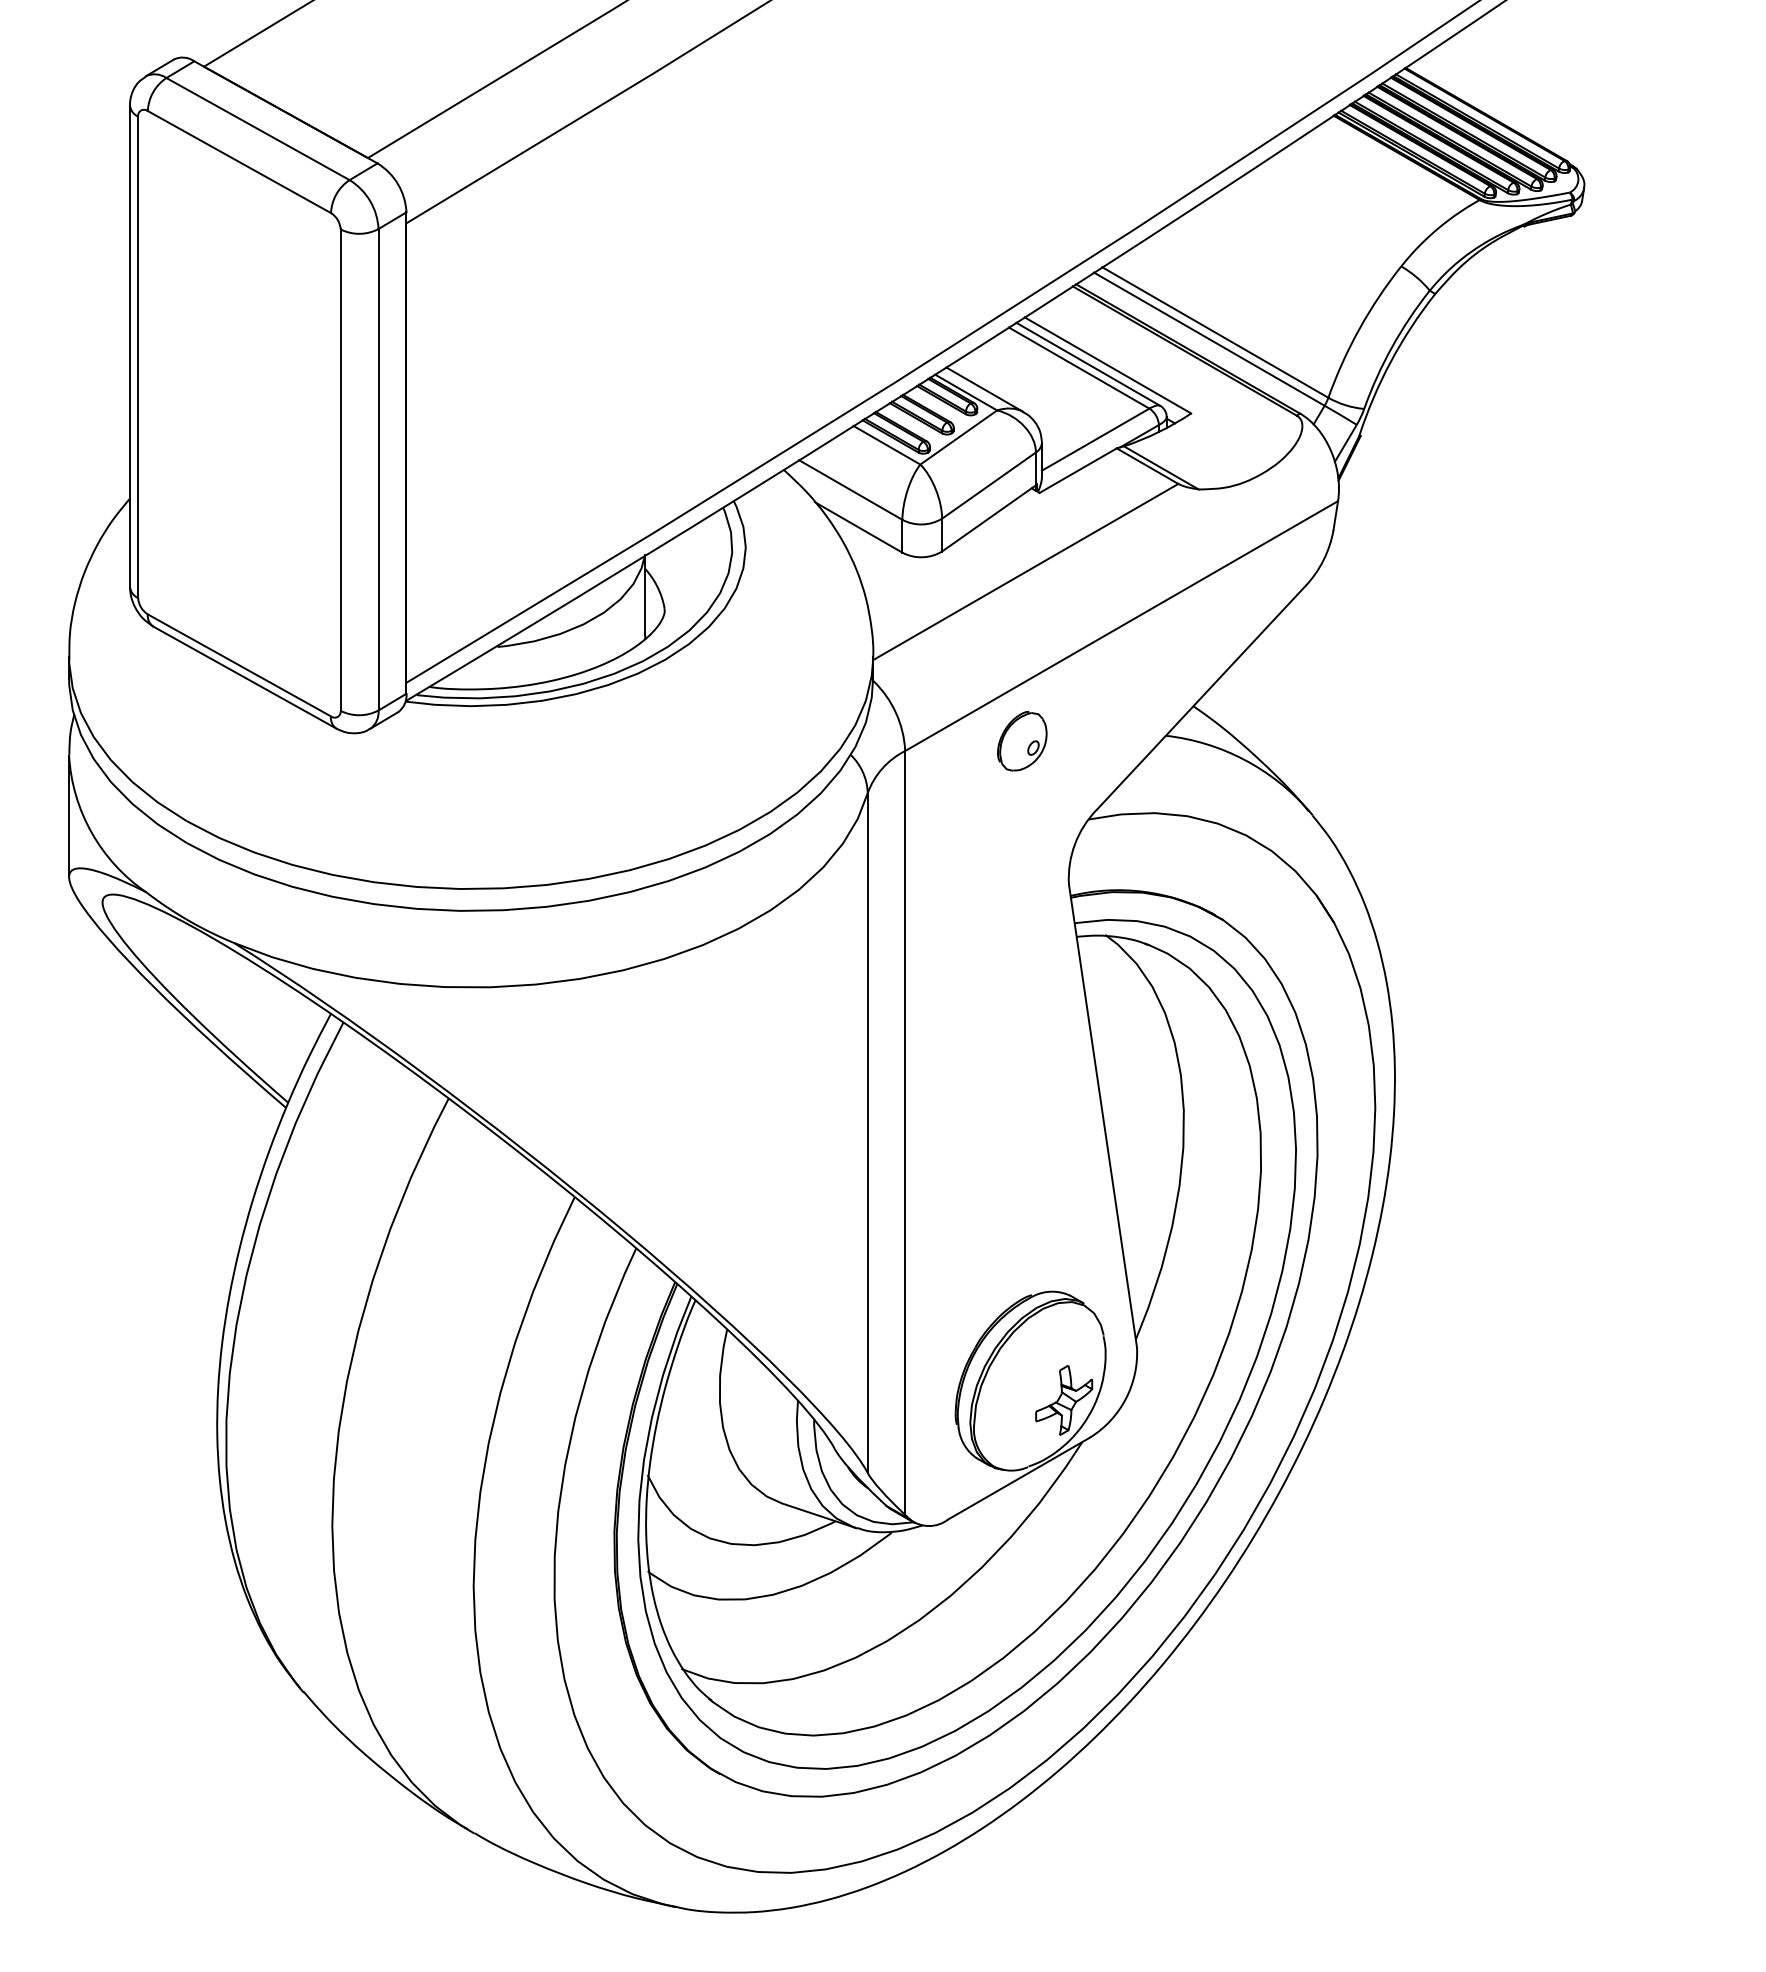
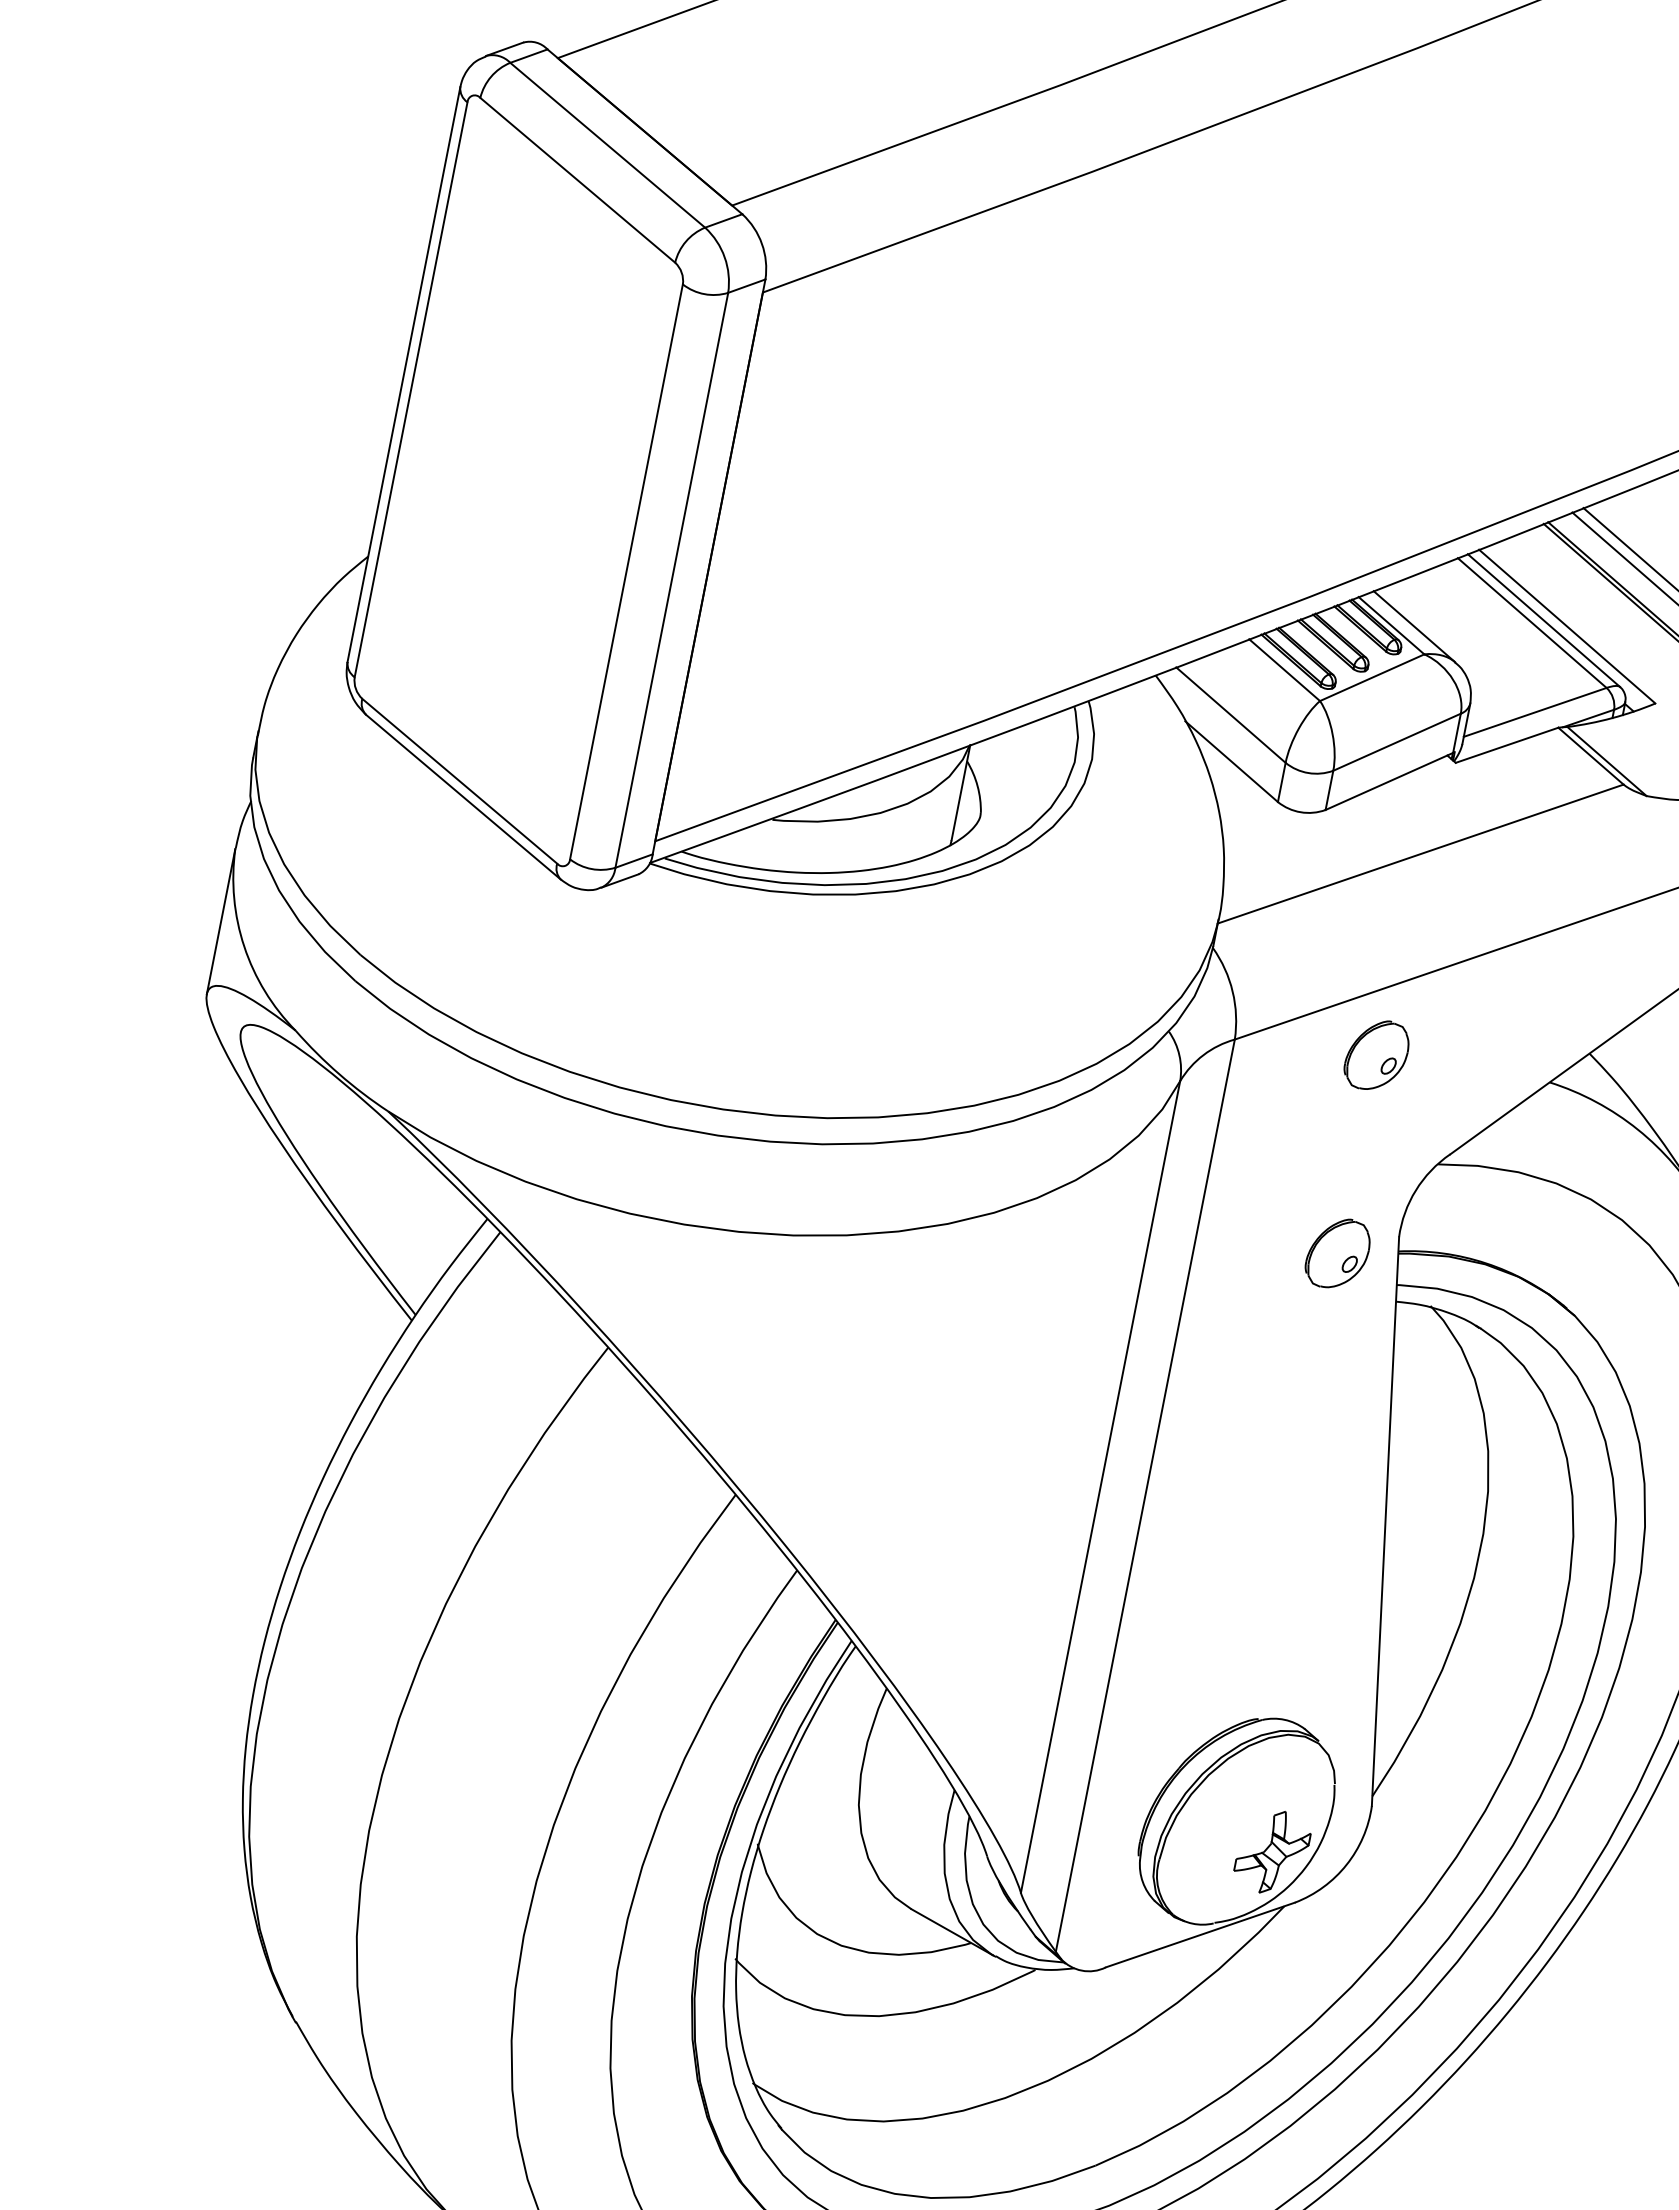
part: (1022, 907) -> (1338, 1253), added

